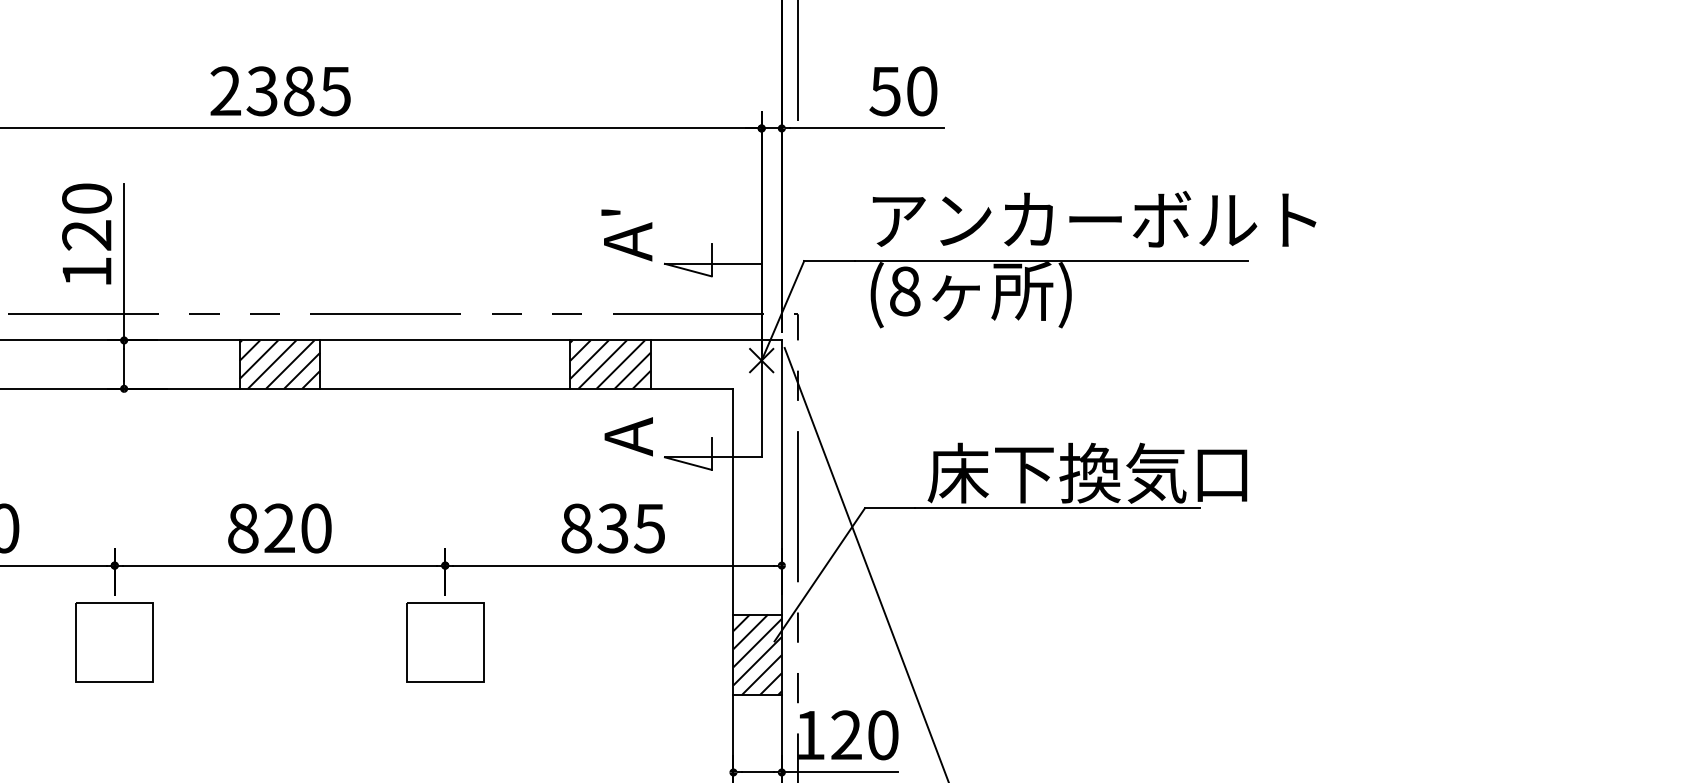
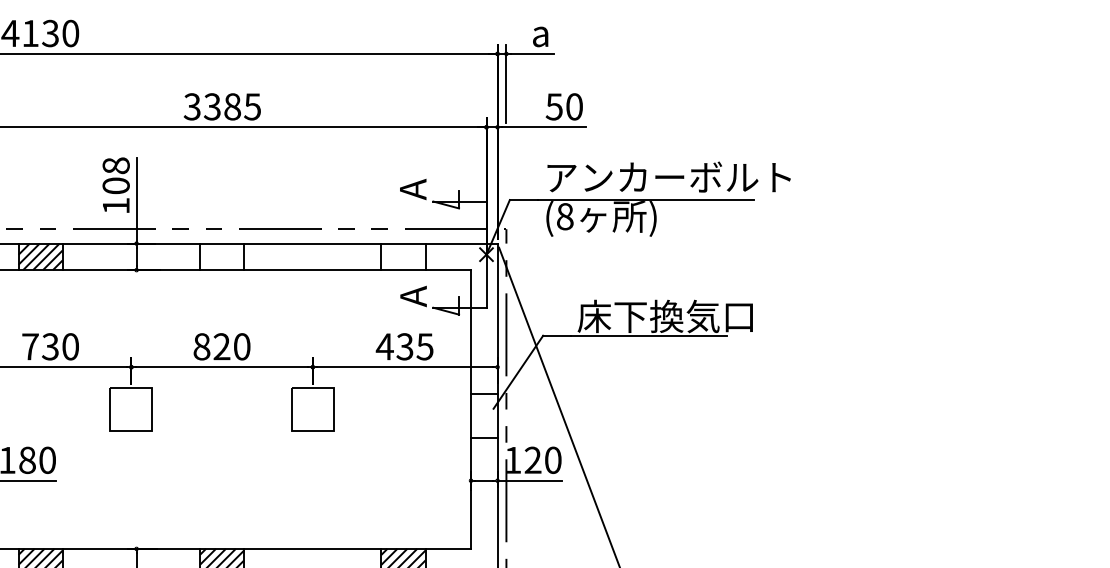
text: (224, 90) -> (191, 106), 2385 -> 3385
text: (610, 212) -> (403, 173), A' -> A
text: (85, 216) -> (115, 175), 120 -> 108
hatch: (280, 363) -> (222, 256), removed
hatch: (610, 363) -> (403, 256), removed
text: (575, 527) -> (384, 346), 835 -> 435
hatch: (758, 655) -> (484, 416), removed

